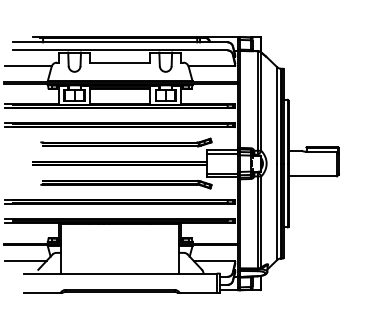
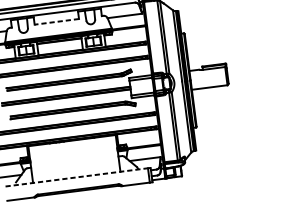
line: (119, 62) -> (56, 21), solid -> dashed
line: (120, 273) -> (76, 177), solid -> dashed

